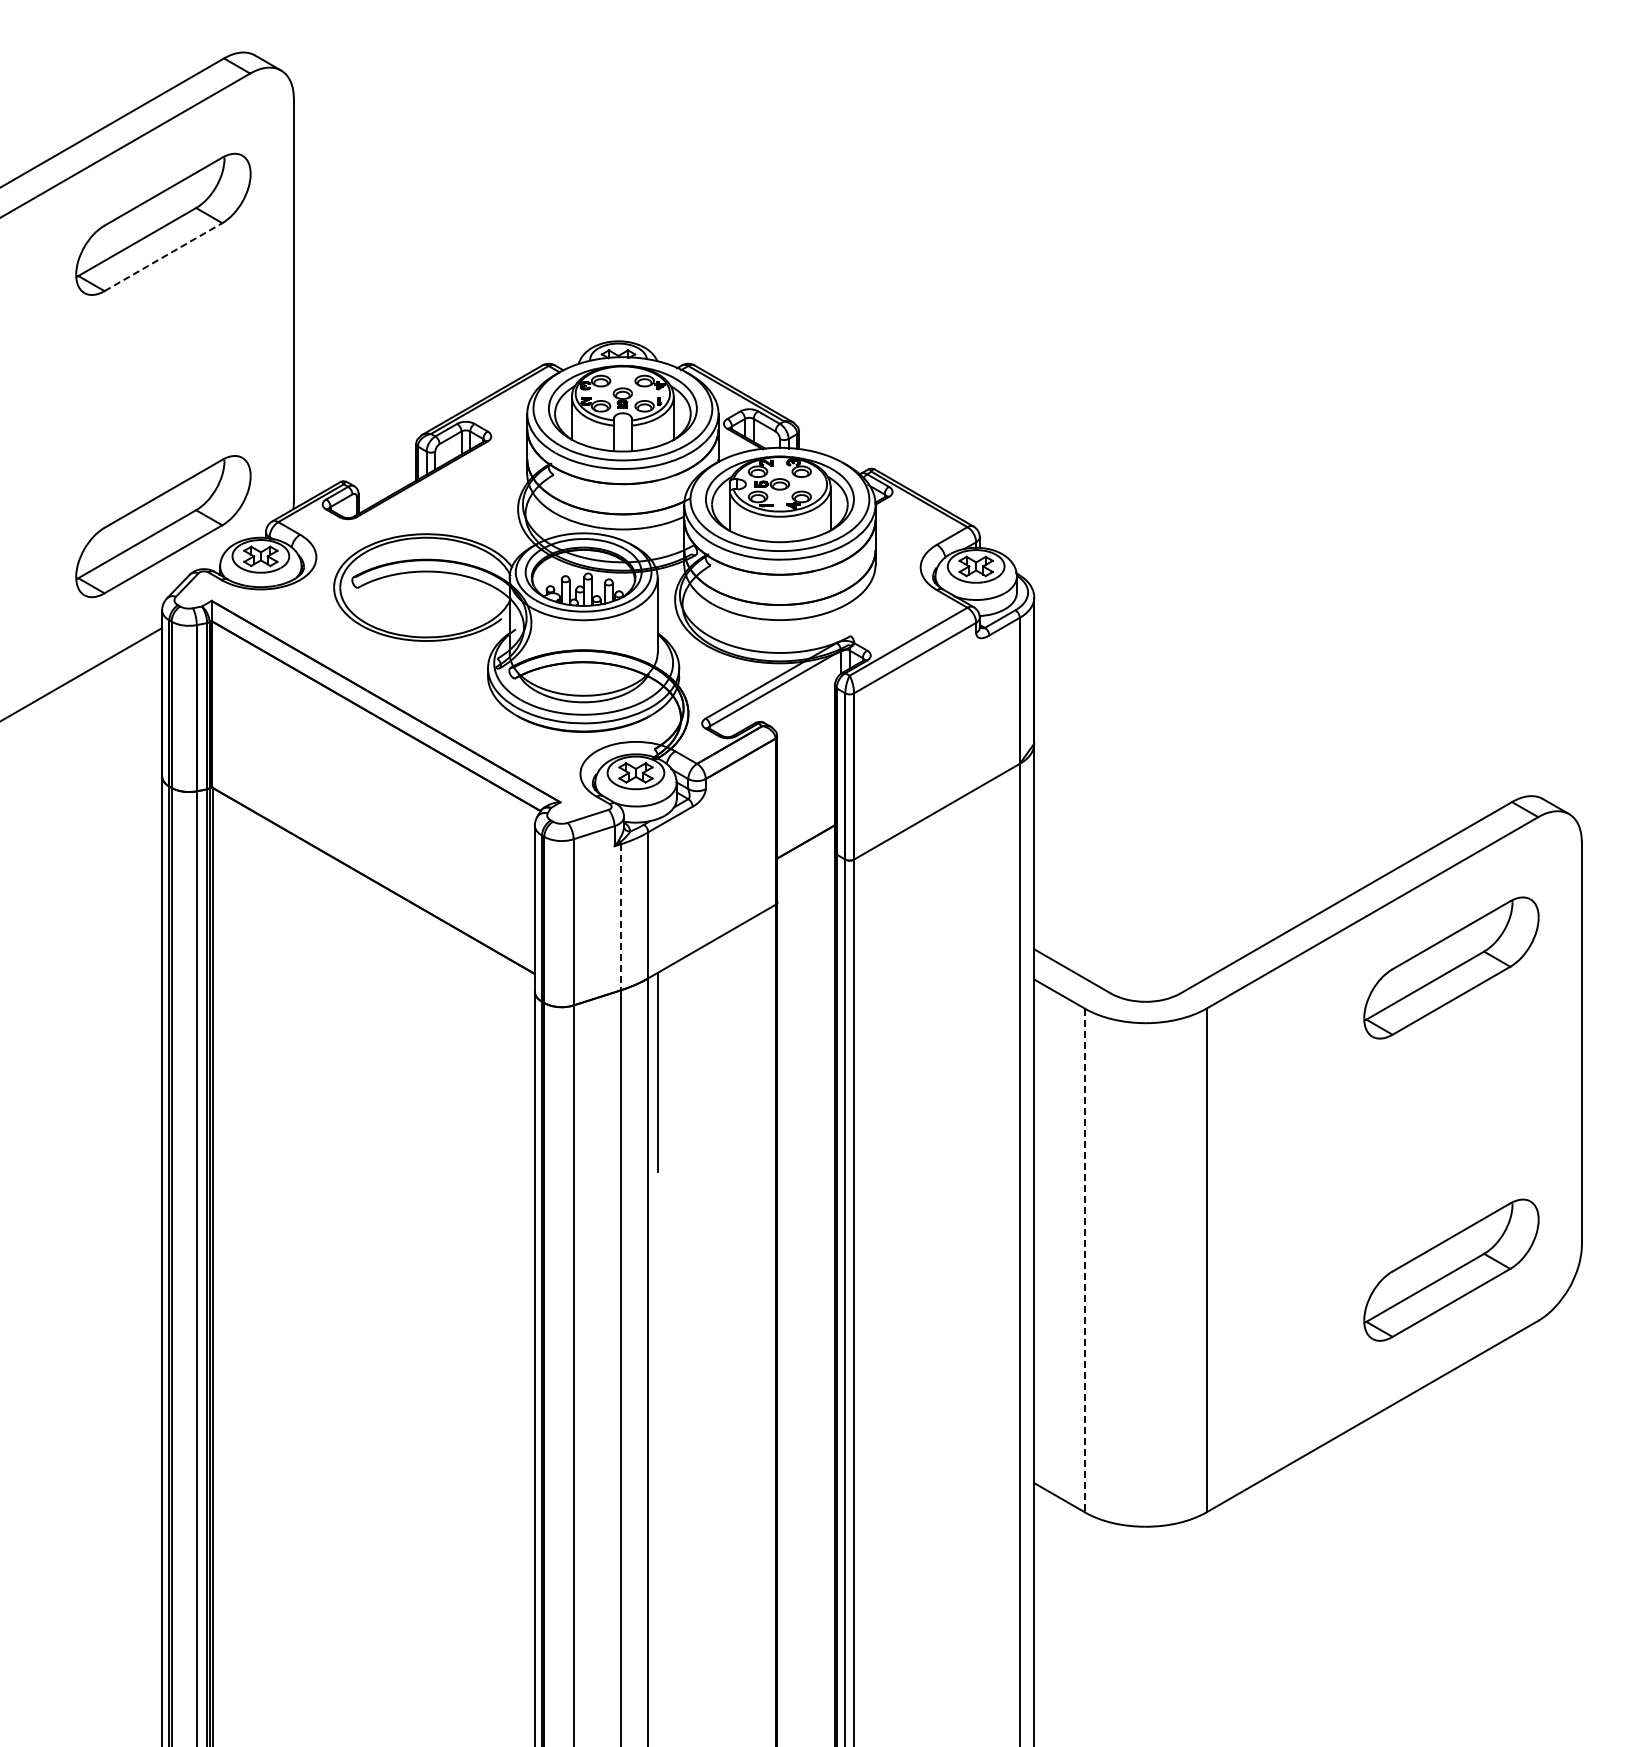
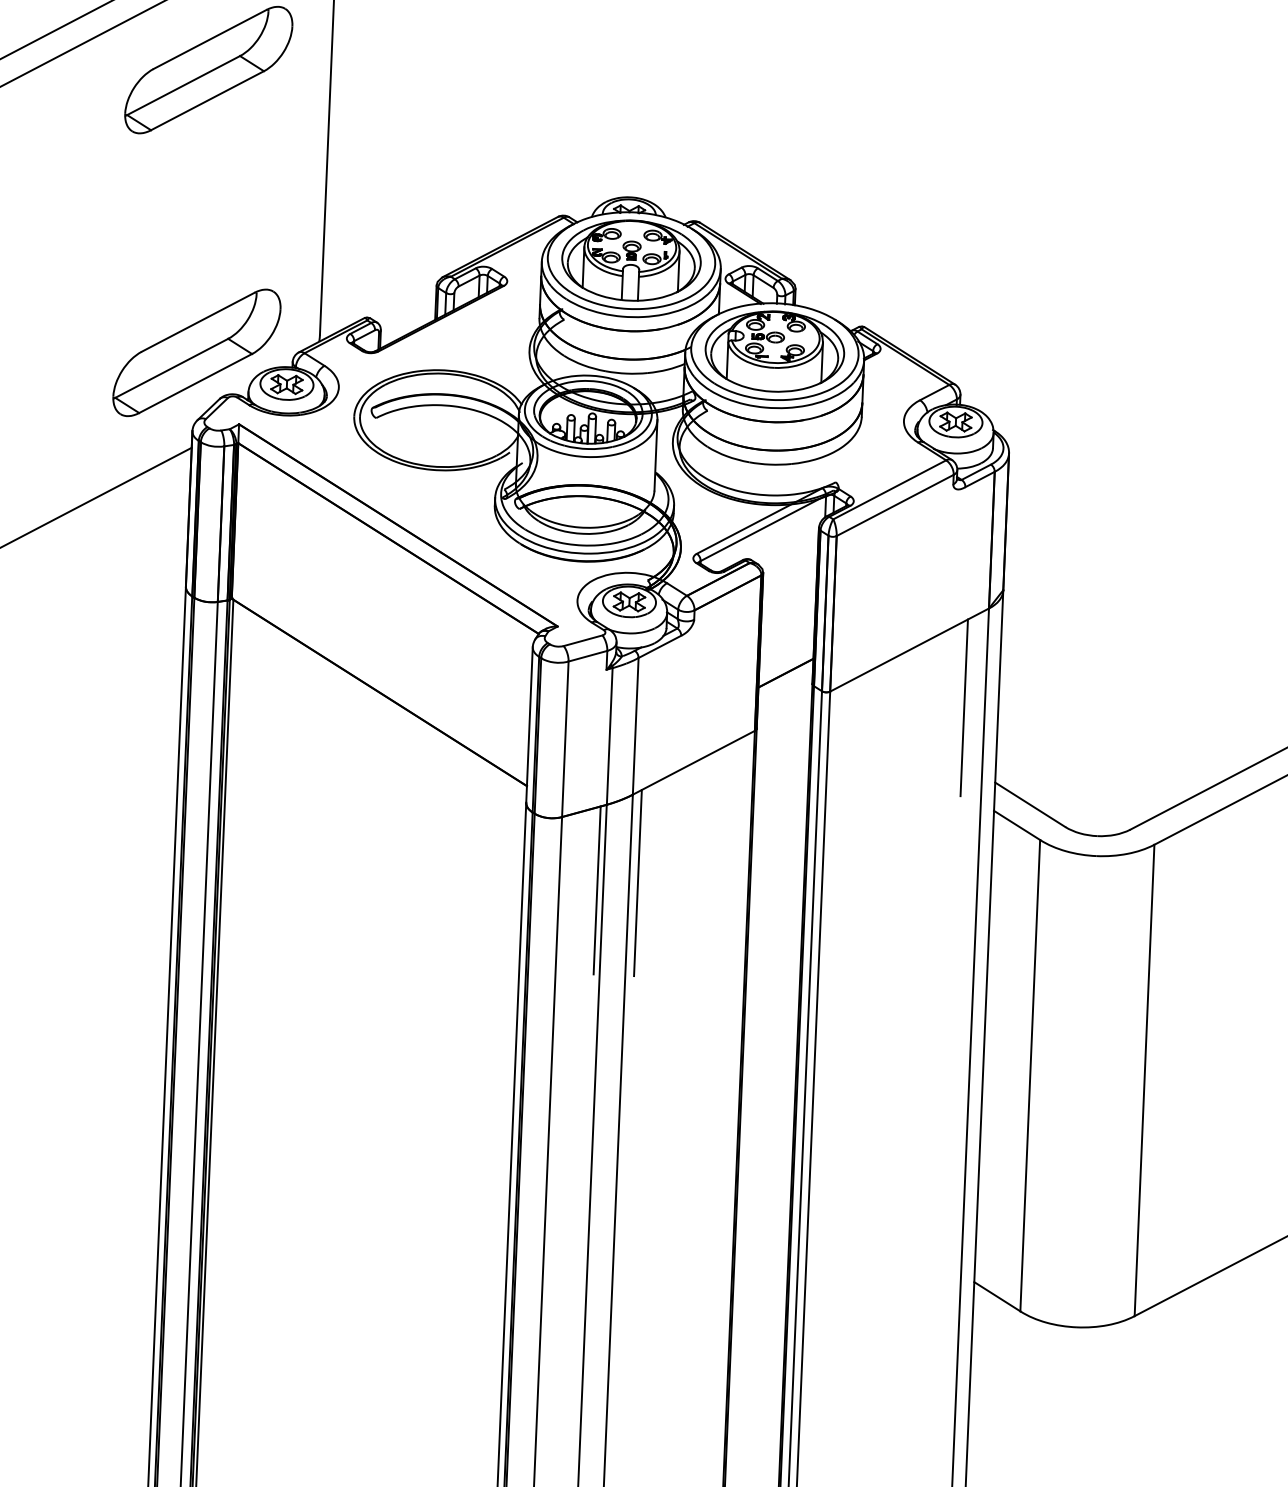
line: (163, 257) -> (207, 101), dashed -> solid
line: (997, 870) -> (963, 707), added
line: (620, 917) -> (609, 736), dashed -> solid
line: (614, 1081) -> (597, 889), added
line: (1084, 1260) -> (1030, 1075), dashed -> solid

